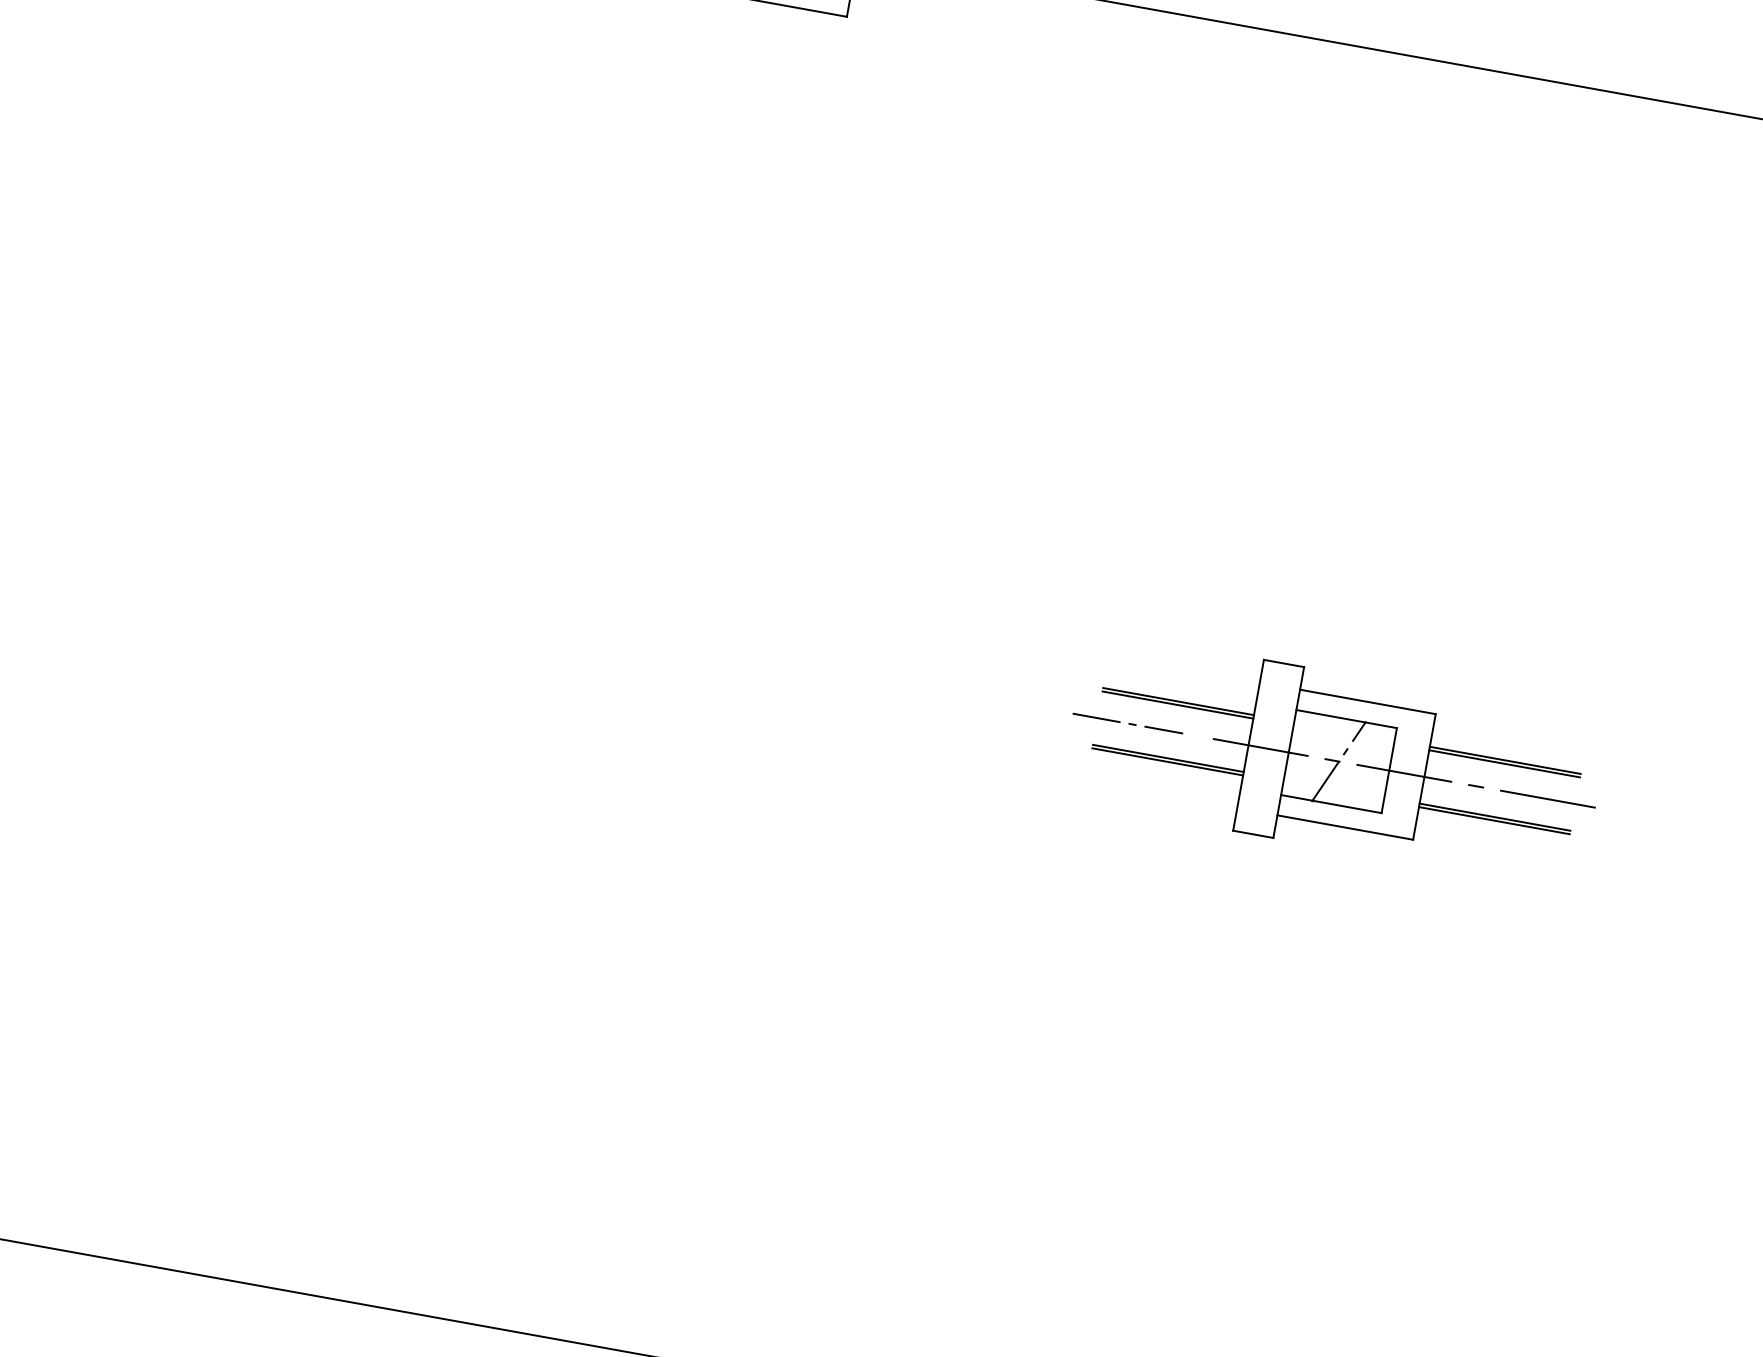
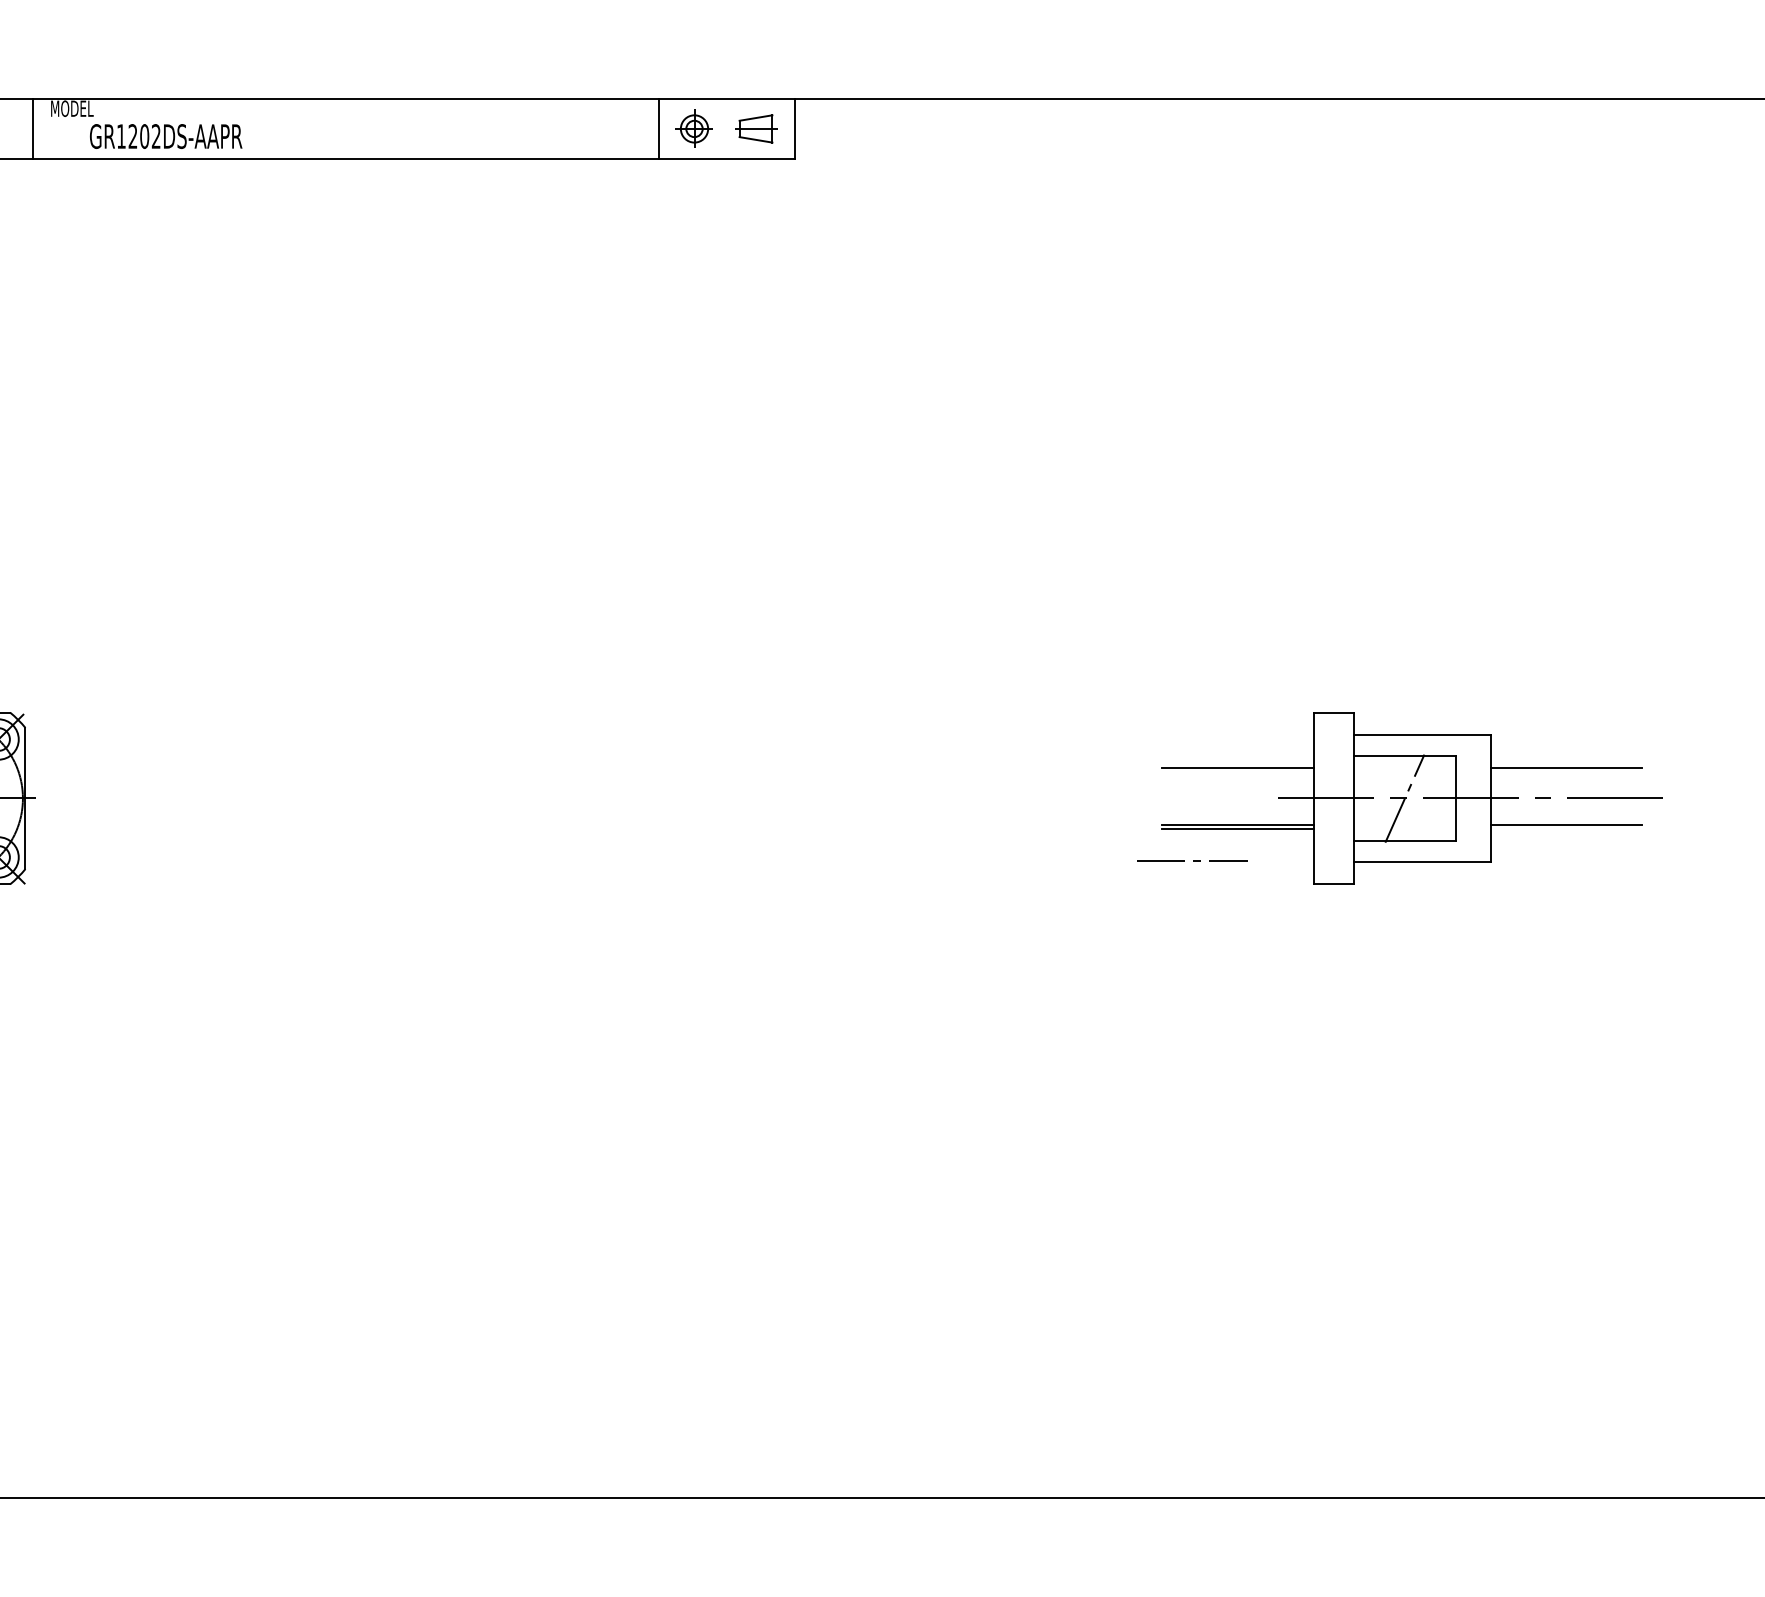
line: (1178, 704) -> (1238, 771), removed
line: (1128, 722) -> (1193, 860), moved
line: (1504, 763) -> (1566, 771), removed
line: (1494, 820) -> (1566, 828), removed

